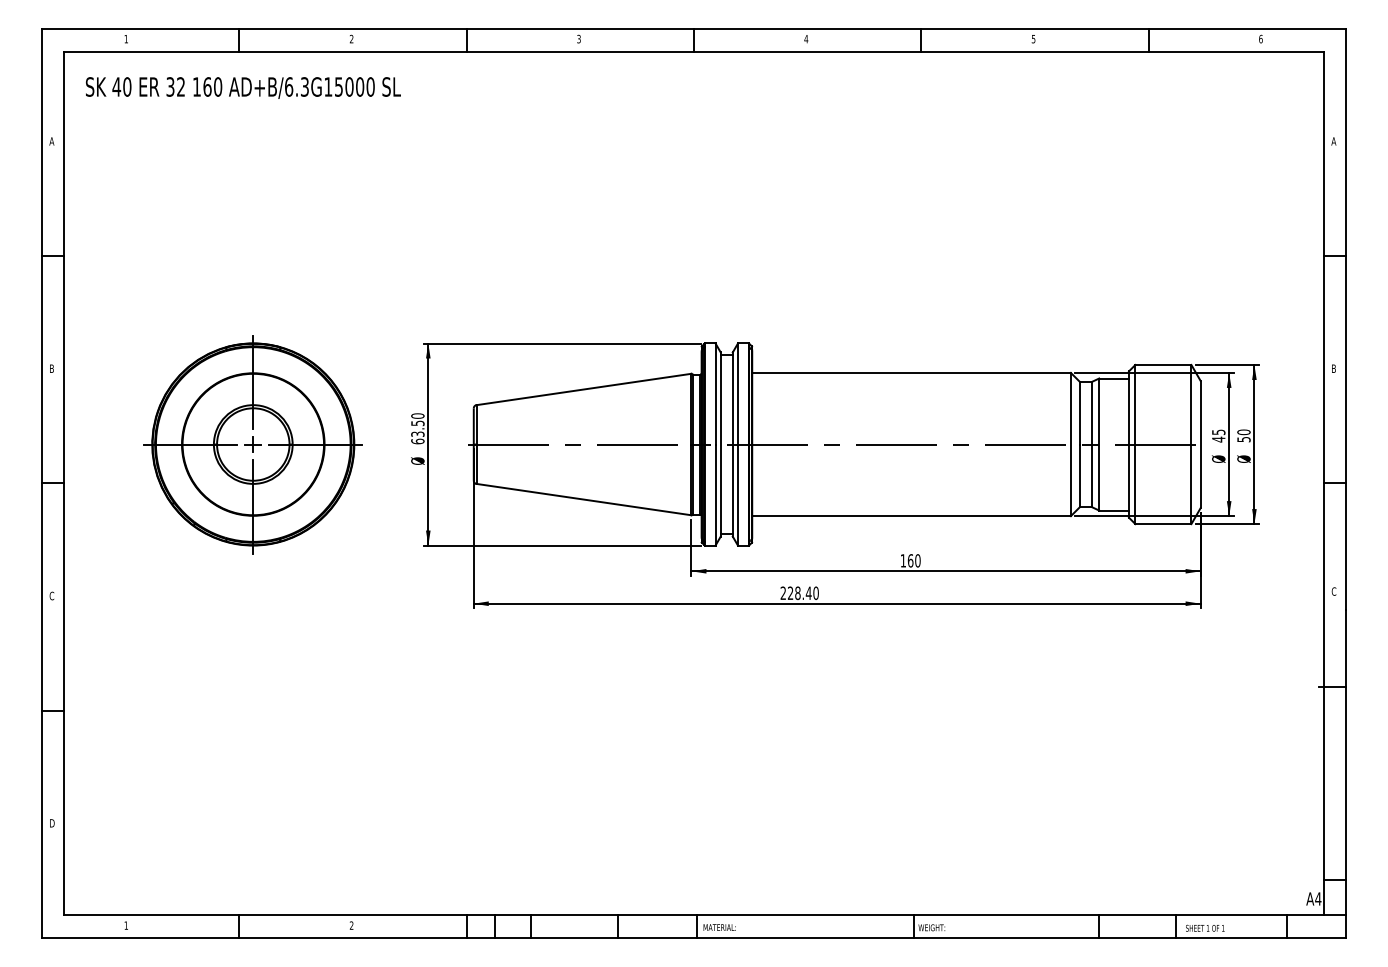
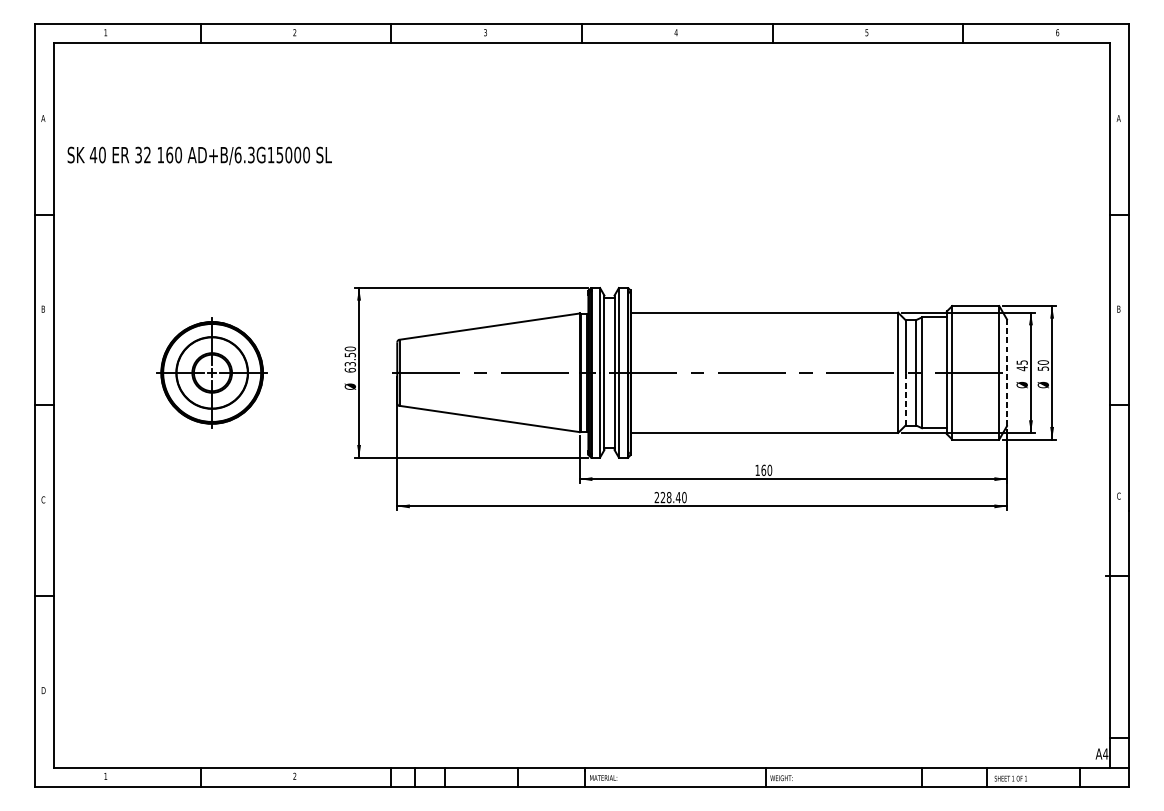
text: (243, 87) -> (199, 155), moved
part: (252, 444) -> (211, 372), size x0.6
line: (1200, 444) -> (1006, 372), solid -> dashed
line: (1079, 475) -> (905, 398), solid -> dashed

